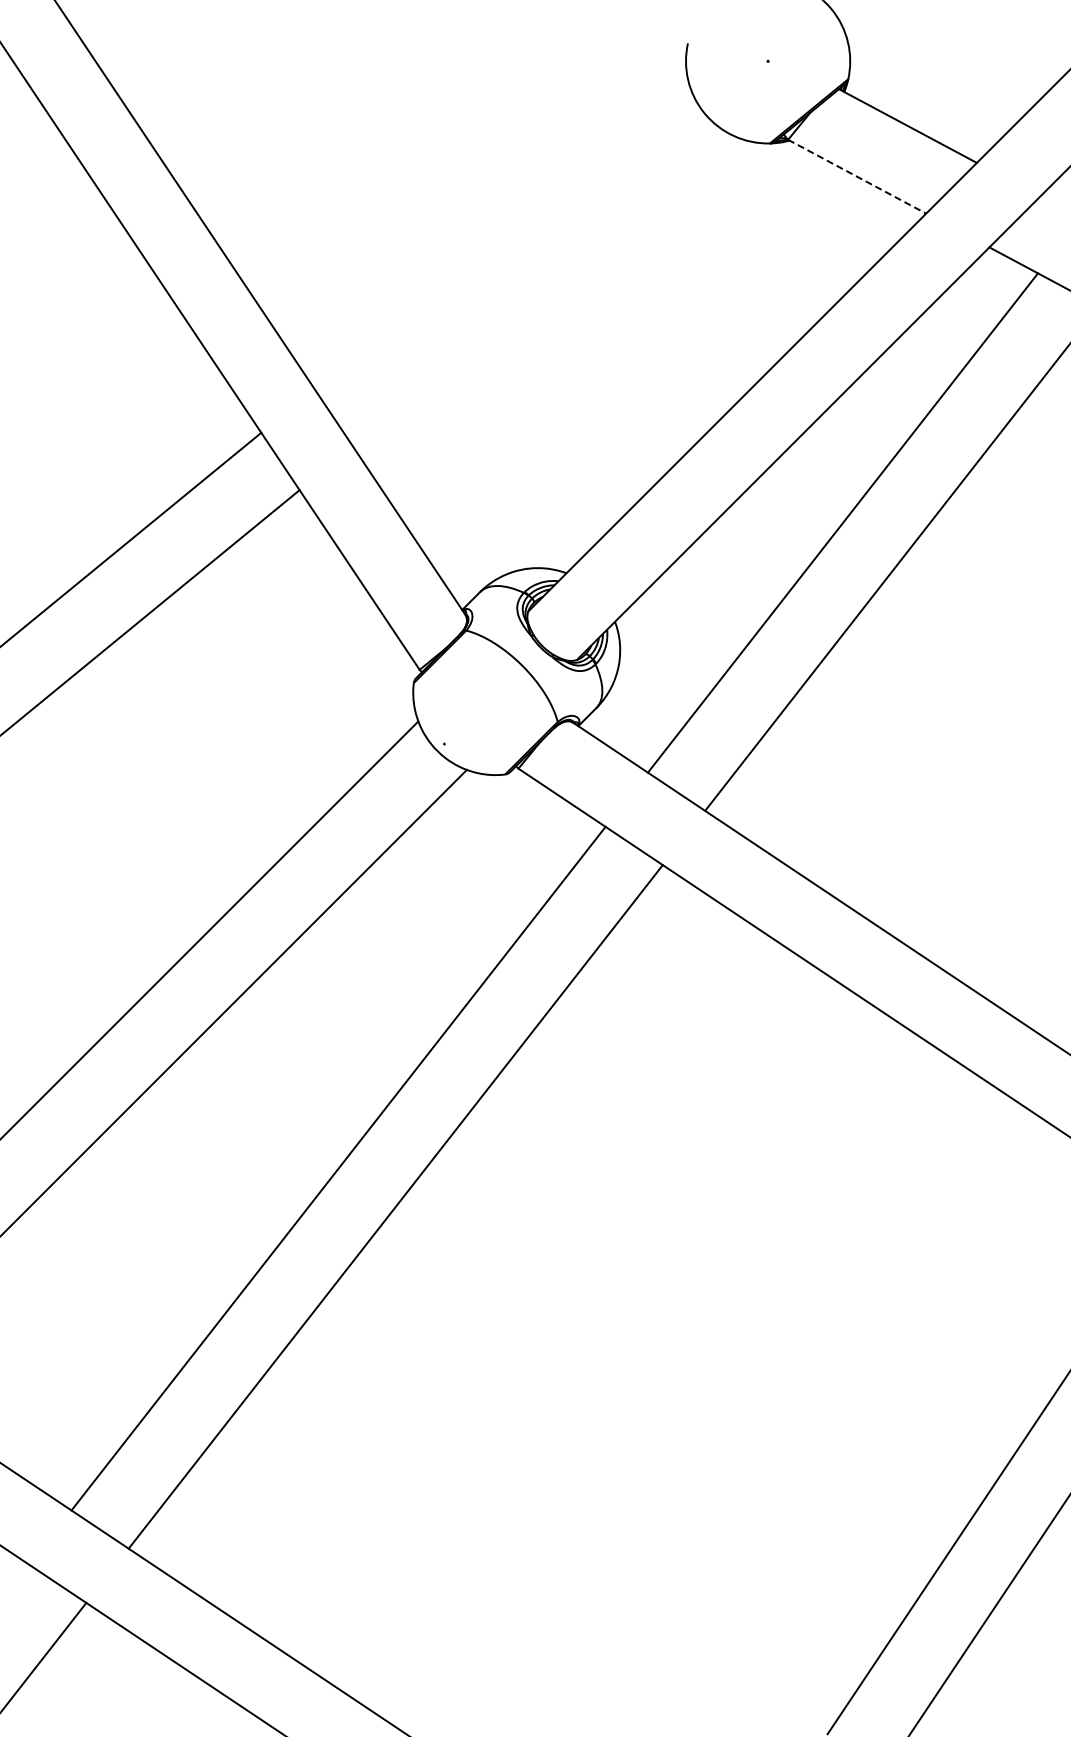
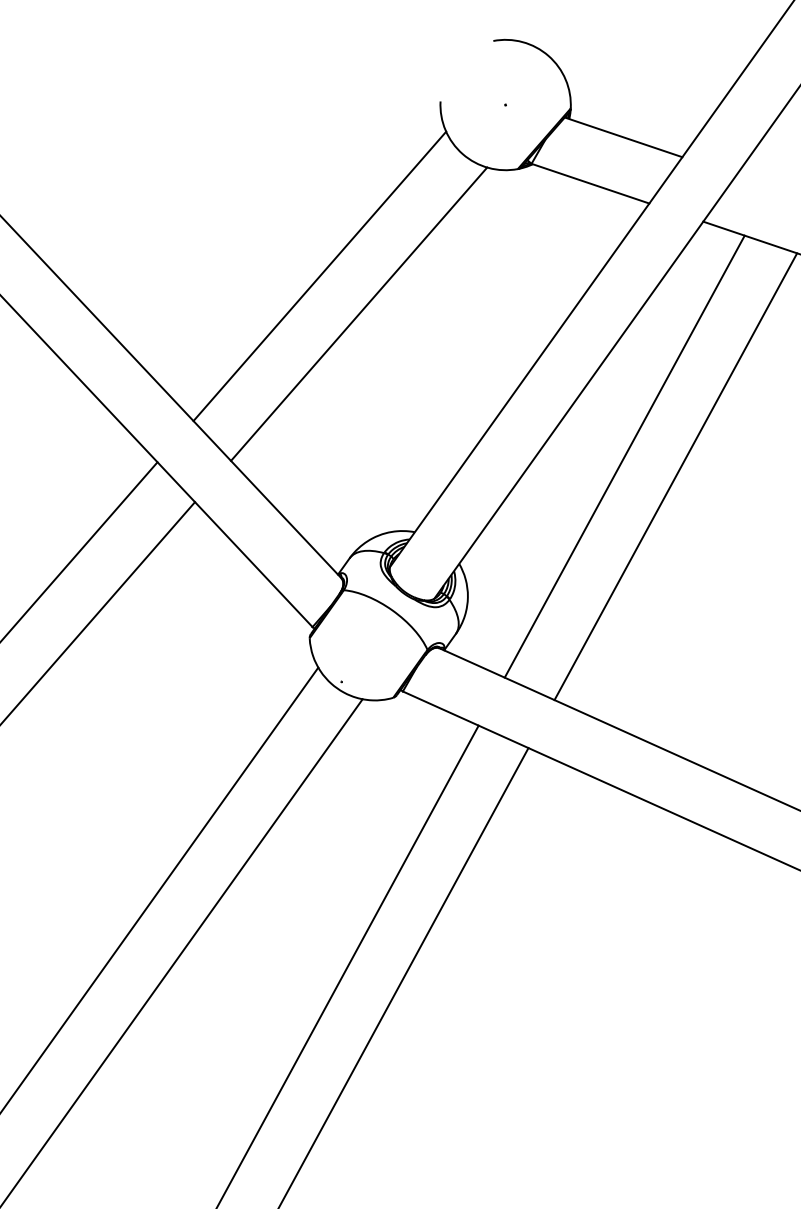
line: (857, 176) -> (590, 183), dashed -> solid
line: (501, 235) -> (319, 276), added
line: (542, 290) -> (359, 313), added

